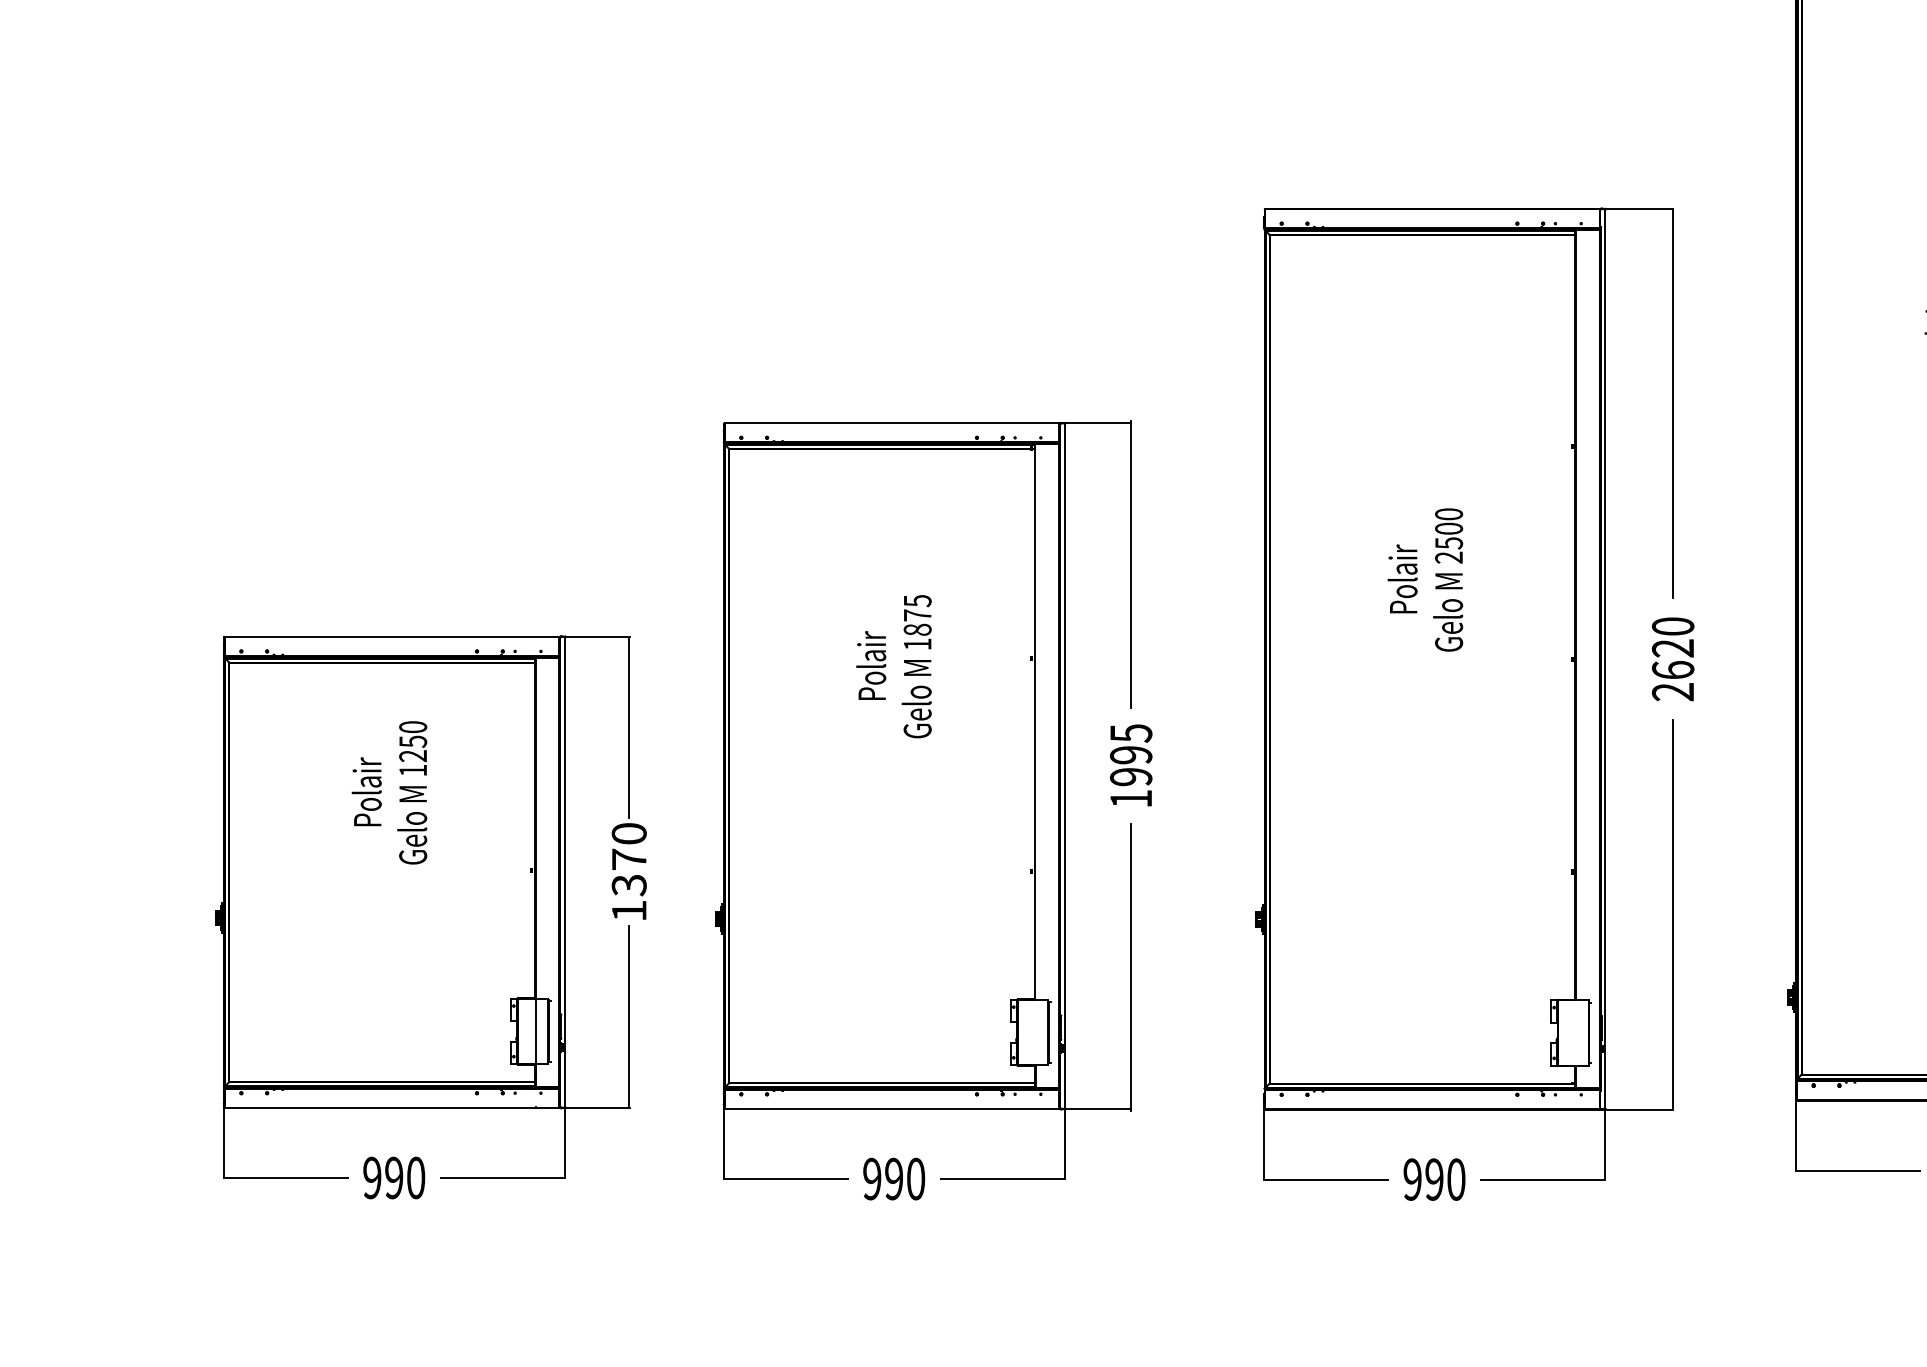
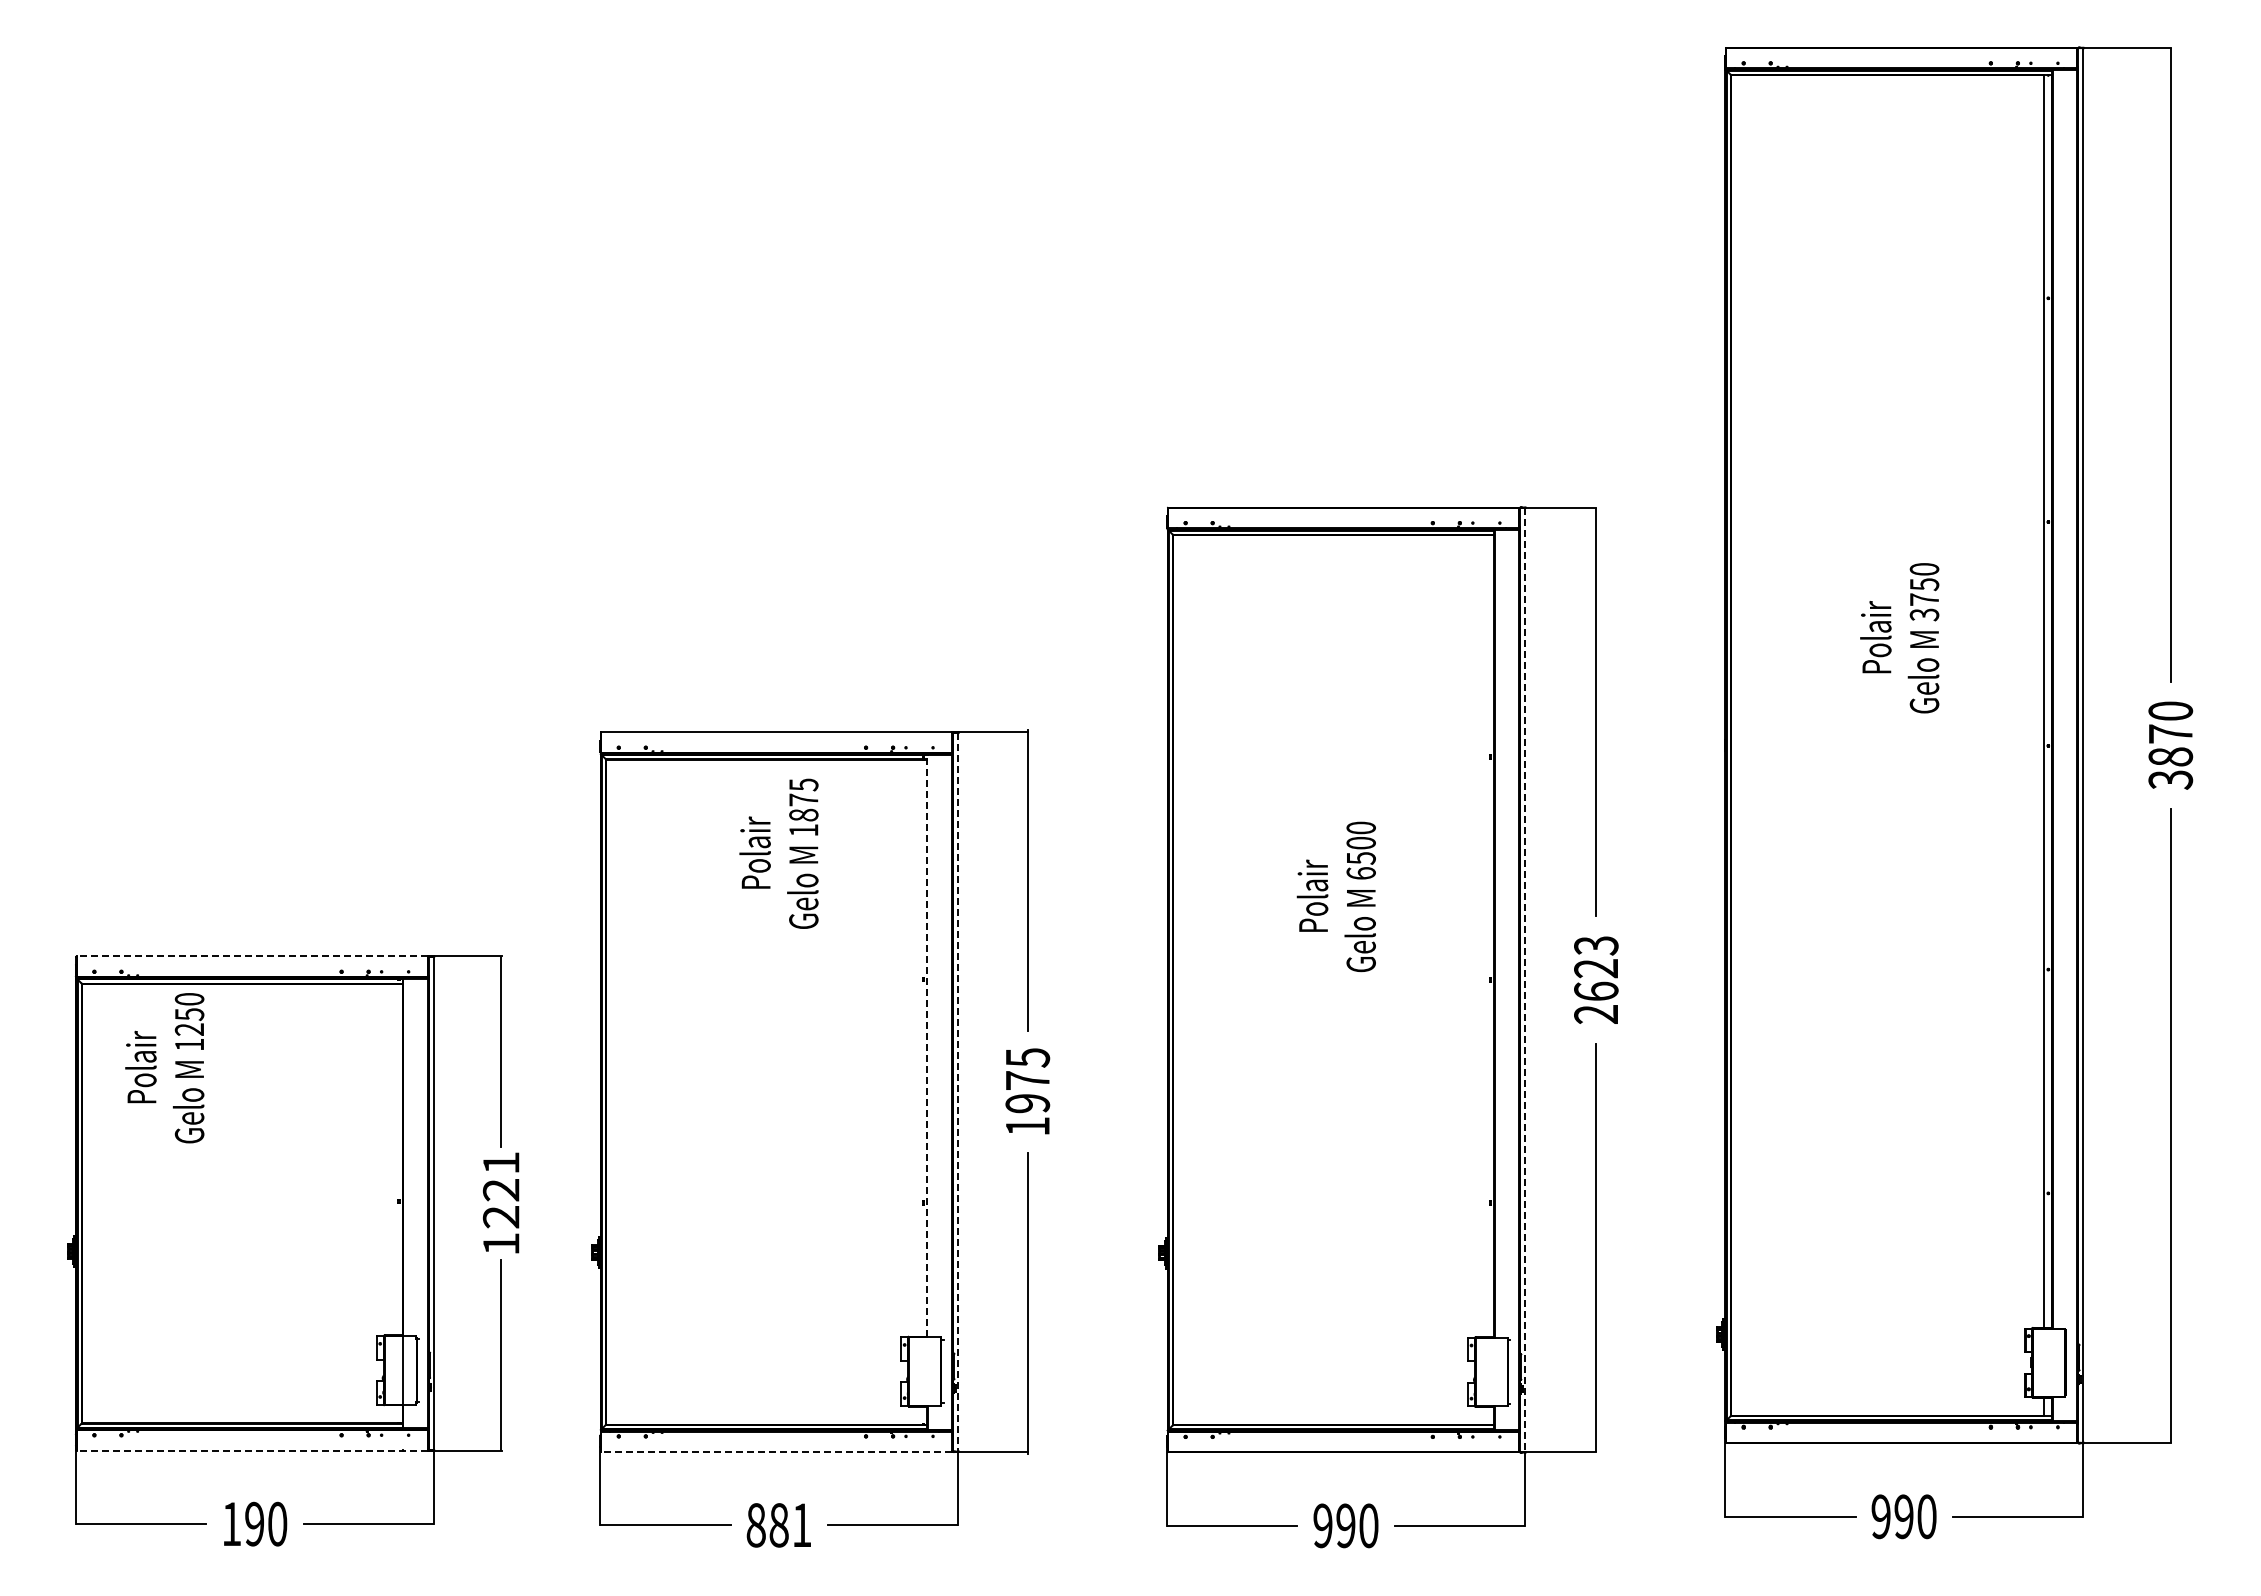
text: (1448, 557) -> (1360, 873), 2500 -> 6500
text: (1673, 626) -> (1596, 945), 2620 -> 2623
line: (392, 636) -> (252, 956), solid -> dashed
line: (1605, 659) -> (1525, 980), solid -> dashed
text: (893, 666) -> (778, 853), moved
line: (1035, 721) -> (927, 1045), solid -> dashed
text: (1130, 755) -> (1027, 1080), 1995 -> 1975
line: (1065, 766) -> (958, 1092), solid -> dashed
text: (389, 793) -> (164, 1068), moved
text: (628, 859) -> (500, 1190), 1370 -> 1221
line: (392, 1107) -> (252, 1450), solid -> dashed
line: (891, 1108) -> (776, 1451), solid -> dashed
text: (372, 1177) -> (231, 1523), 990 -> 190
text: (893, 1179) -> (778, 1525), 990 -> 881

